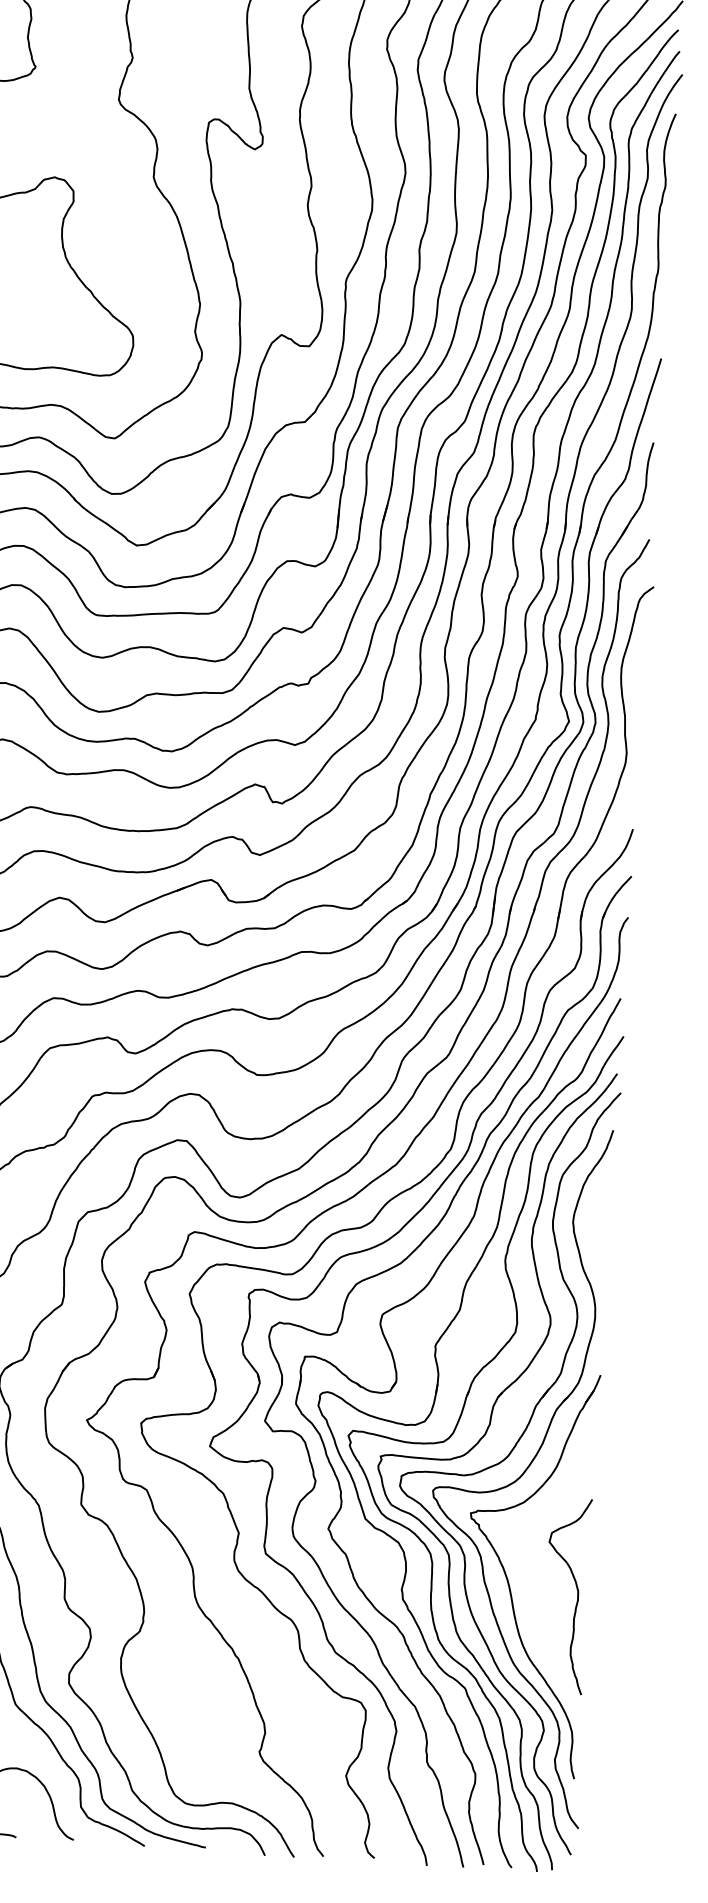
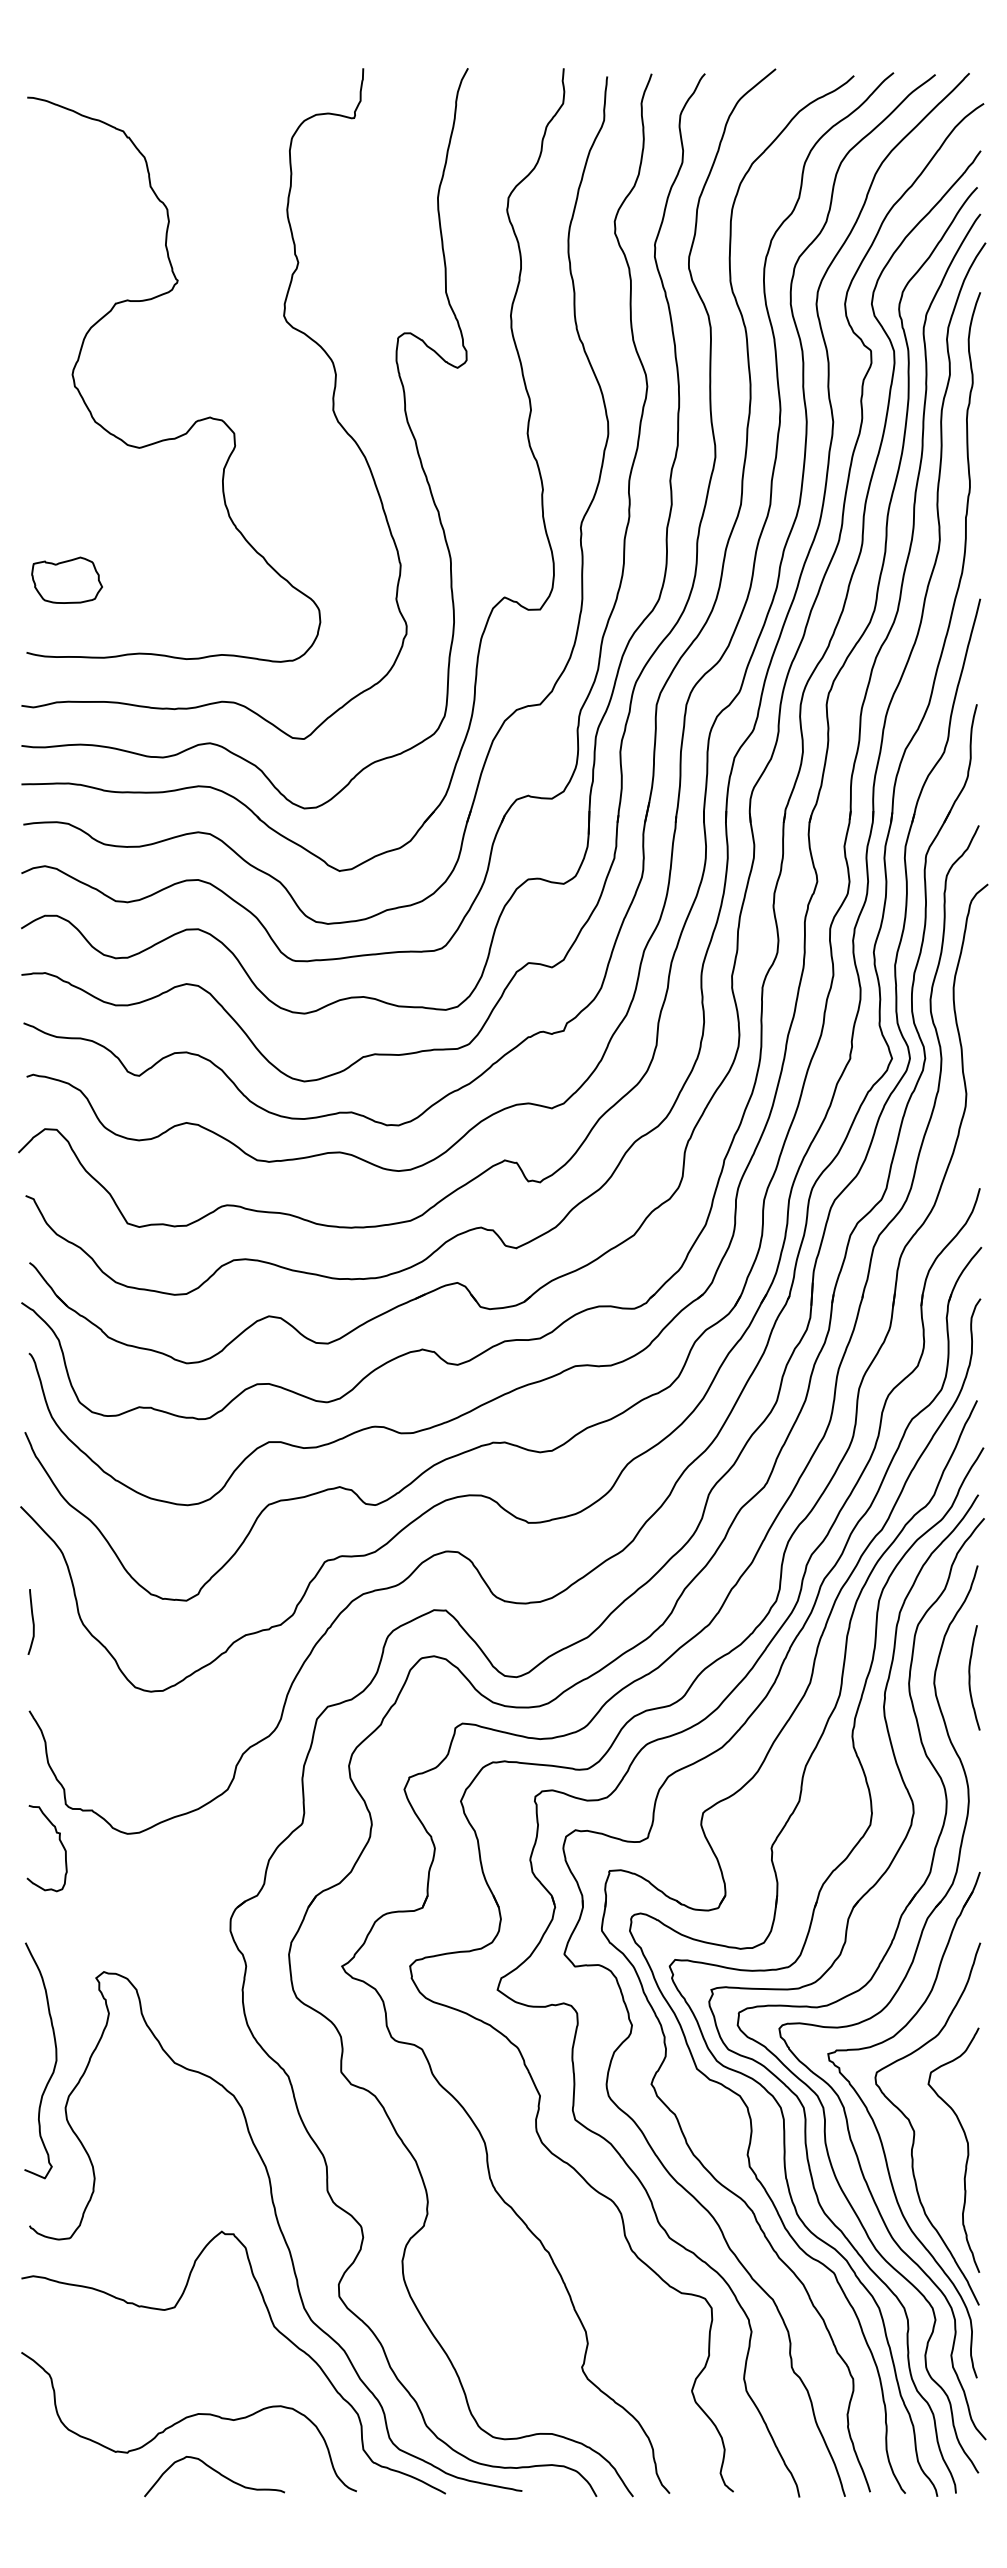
curve: (602, 1219) -> (970, 1677), added
curve: (536, 1577) -> (914, 2129), added

